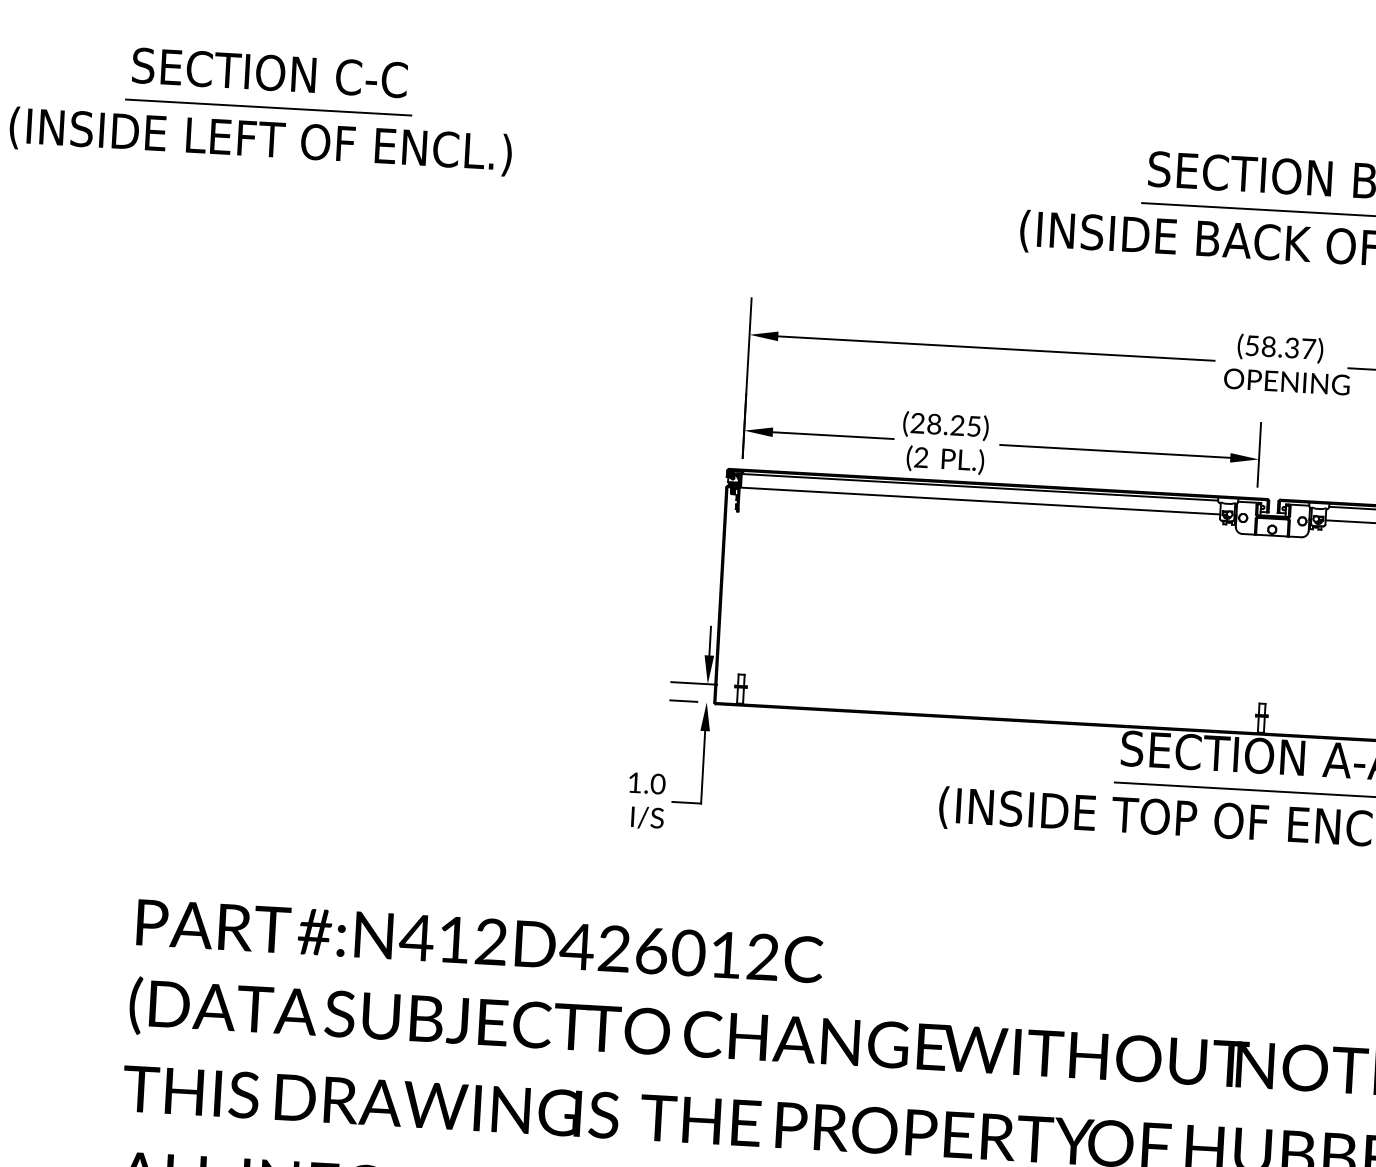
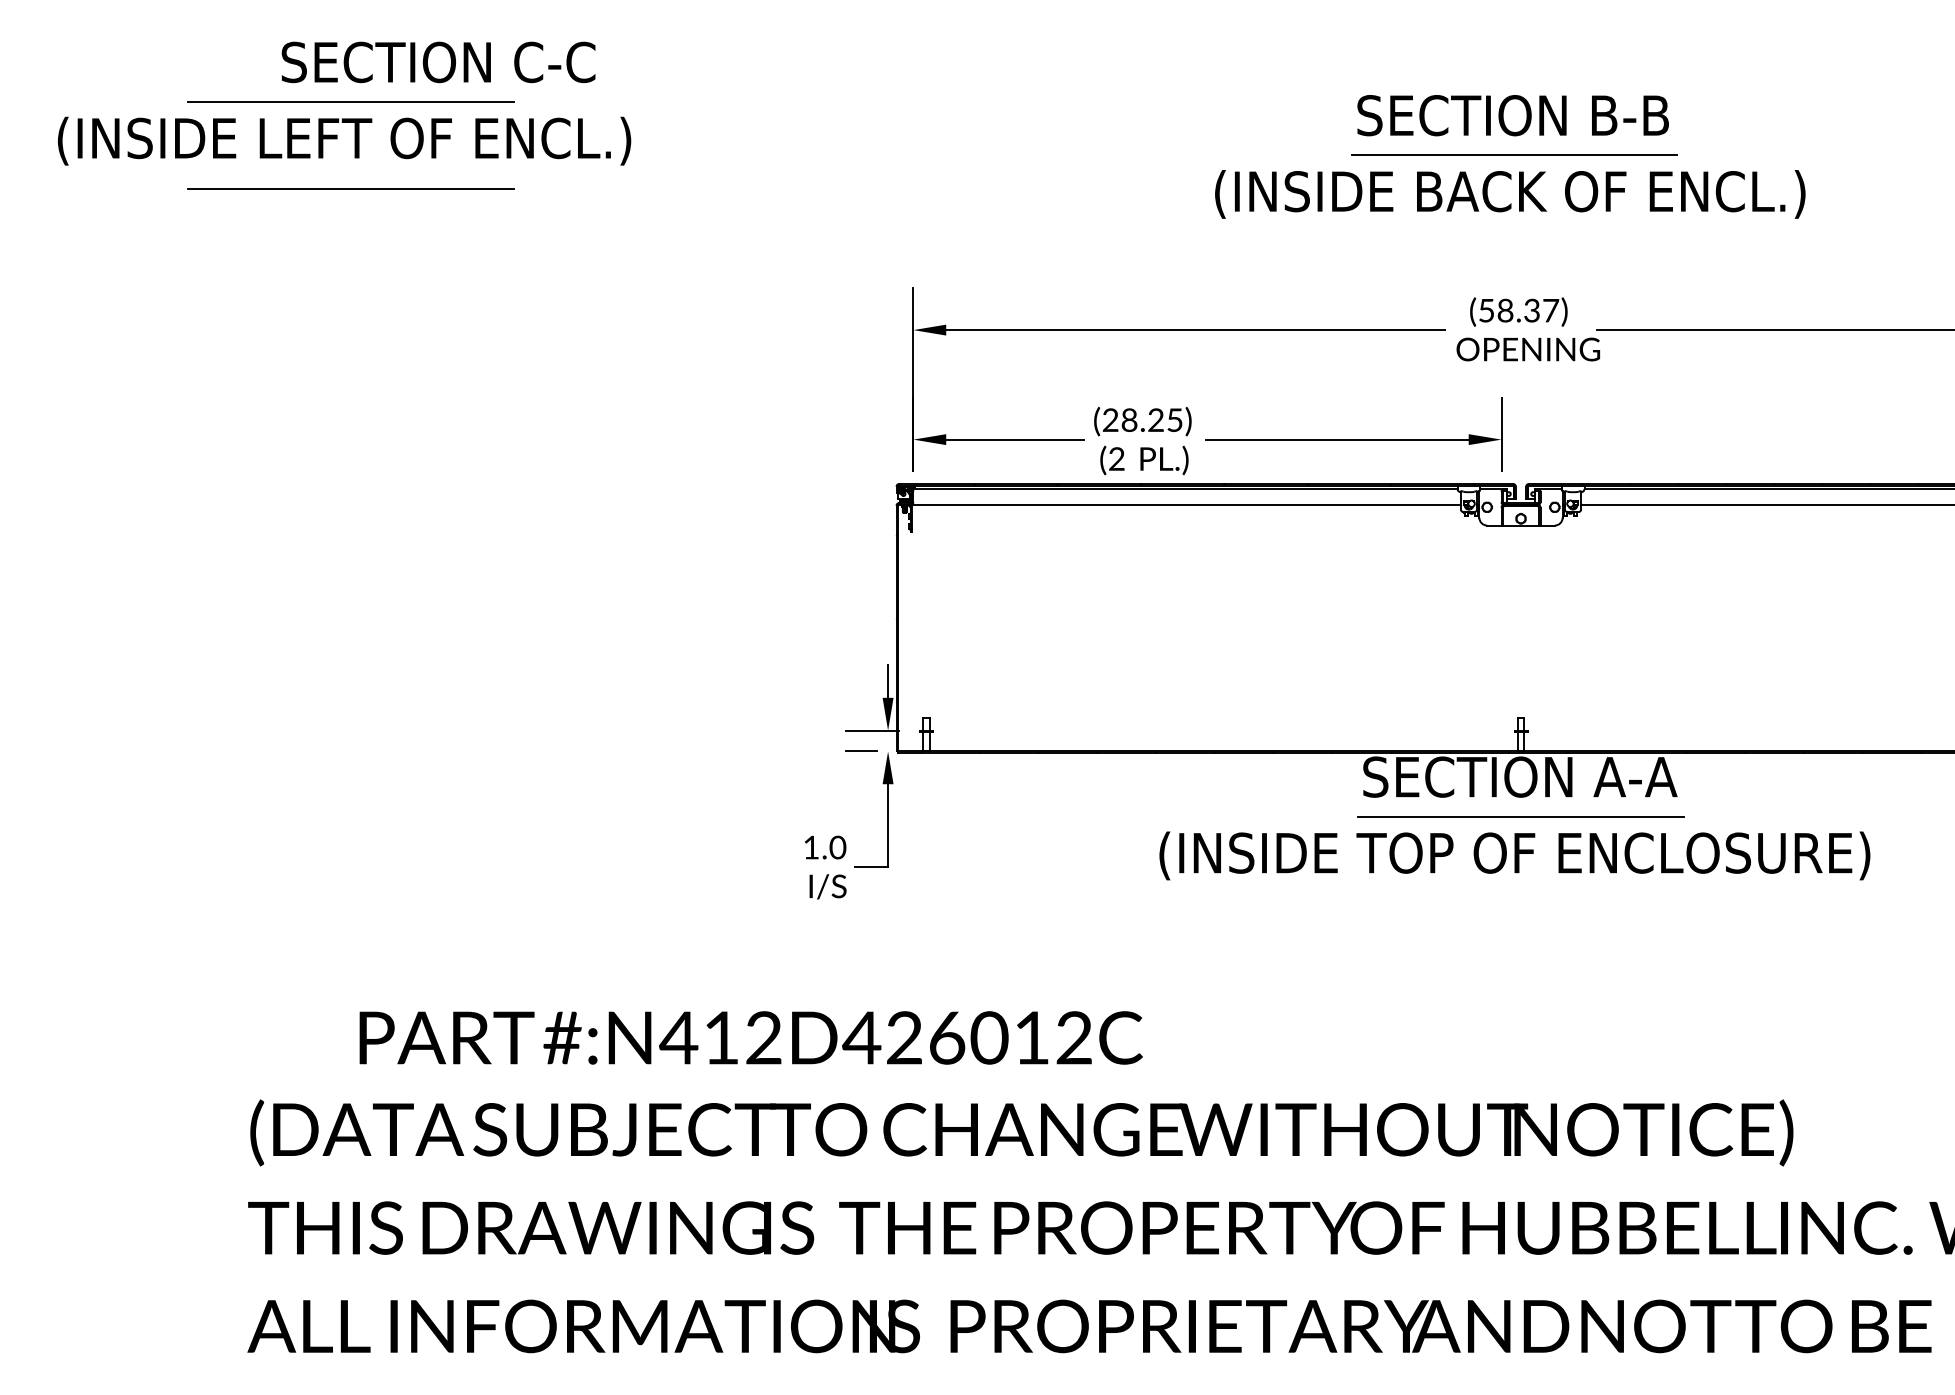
text: (269, 72) -> (438, 62), moved
line: (263, 183) -> (350, 188), added
text: (479, 940) -> (750, 1037), moved

